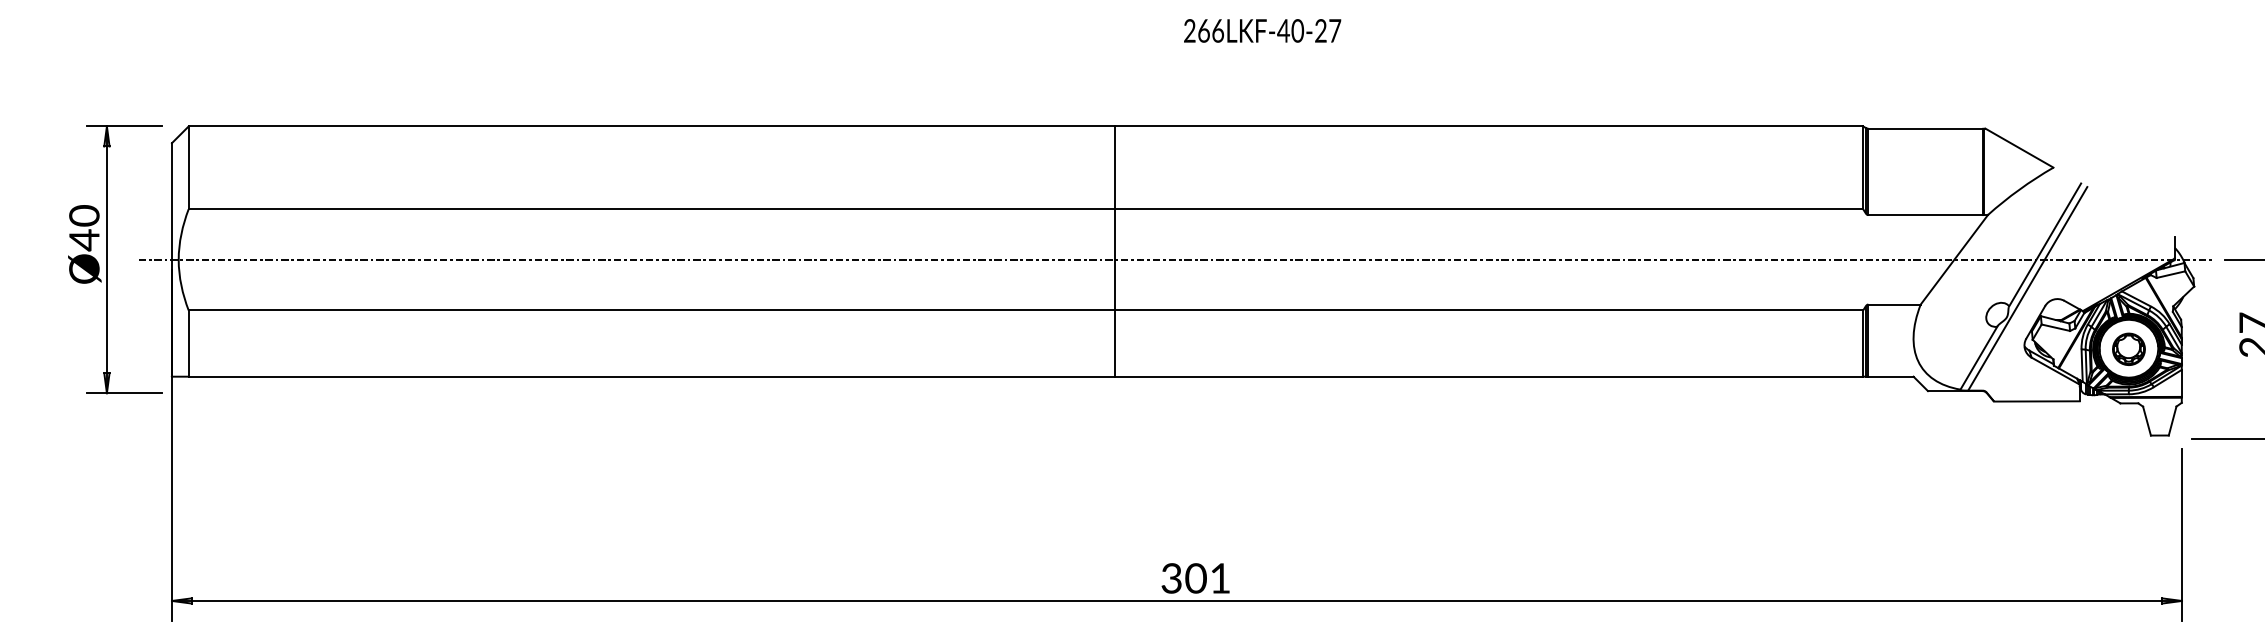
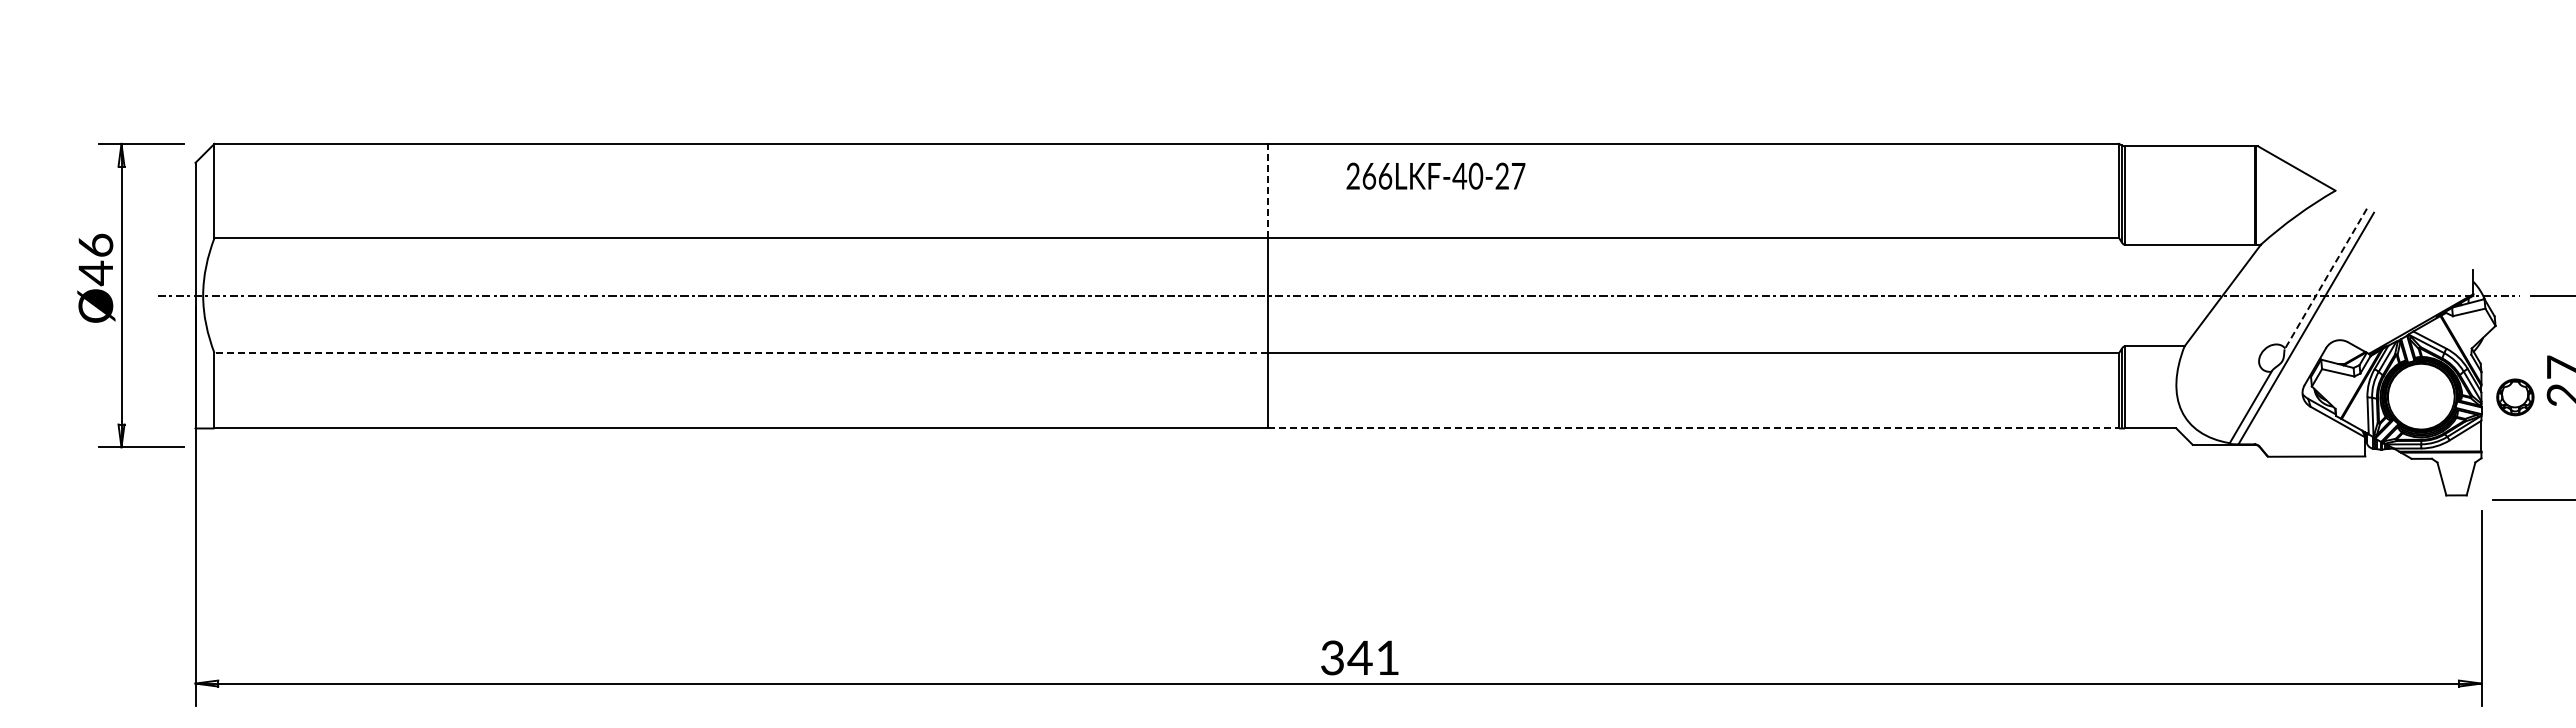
text: (1262, 30) -> (1435, 175), moved
line: (1115, 167) -> (1268, 190), solid -> dashed
text: (84, 215) -> (95, 245), Ø40 -> Ø46
line: (2045, 244) -> (2326, 278), solid -> dashed
line: (652, 310) -> (741, 353), solid -> dashed
part: (2129, 349) -> (2515, 397), moved
line: (1489, 376) -> (1693, 428), solid -> dashed
text: (1195, 578) -> (1359, 657), 301 -> 341

